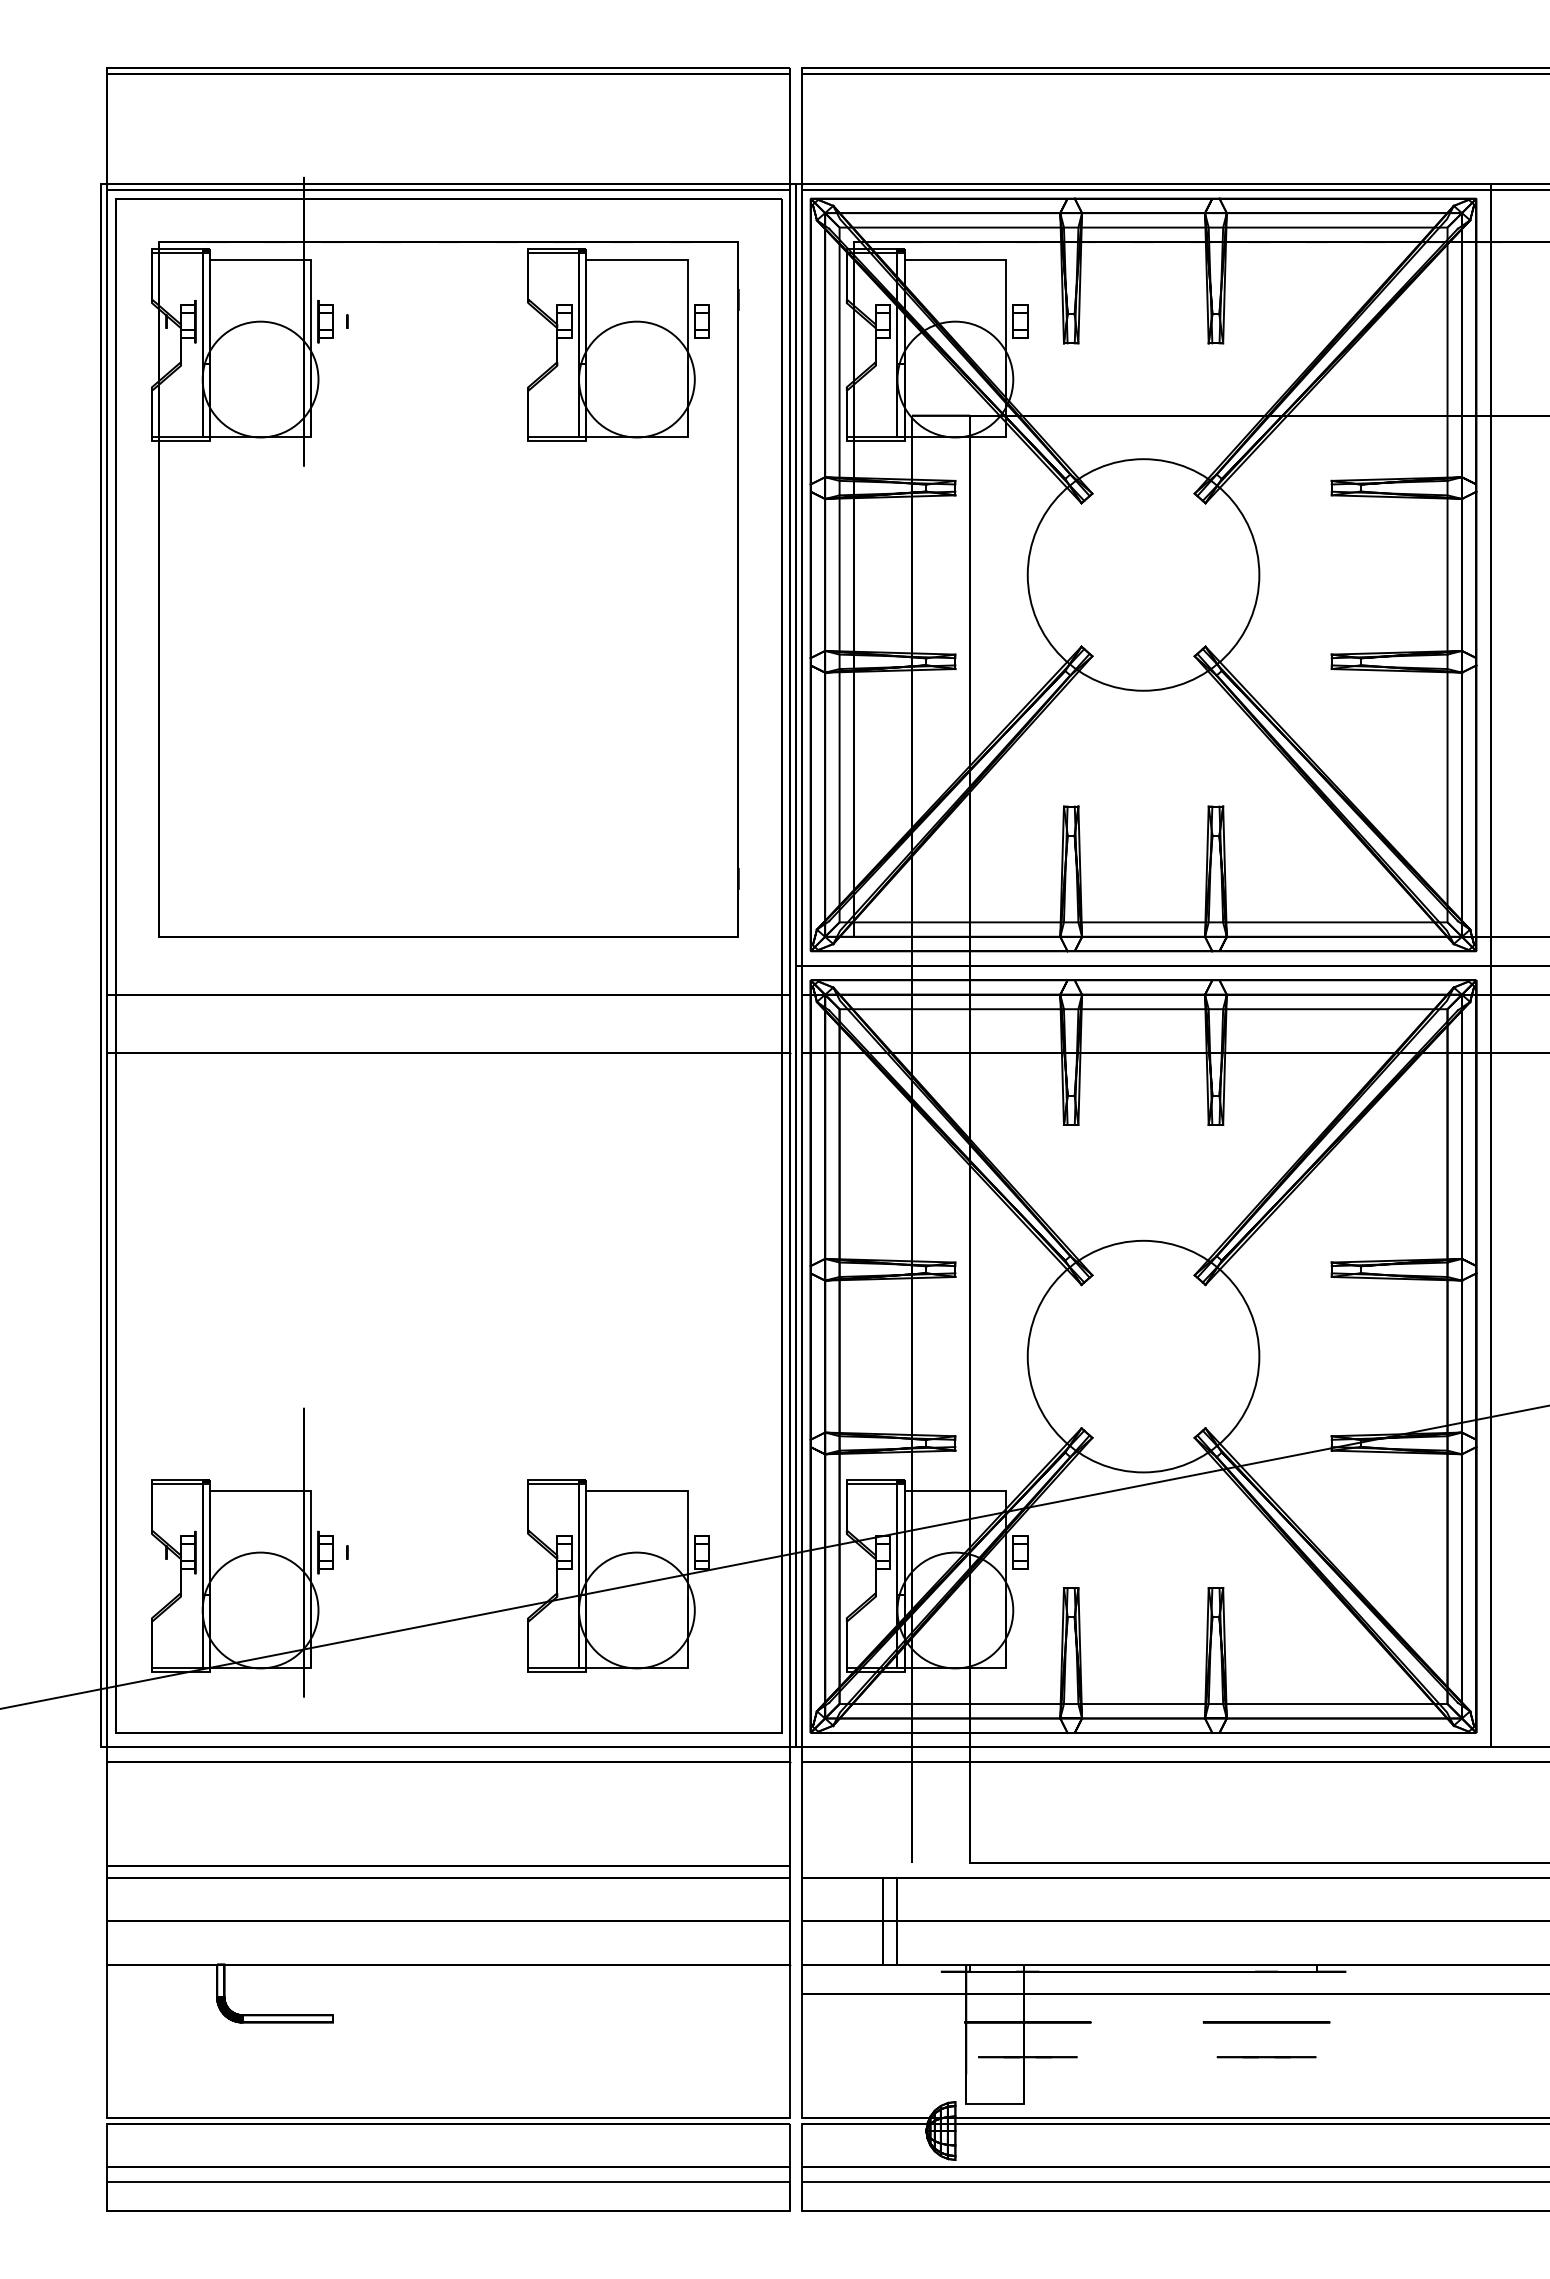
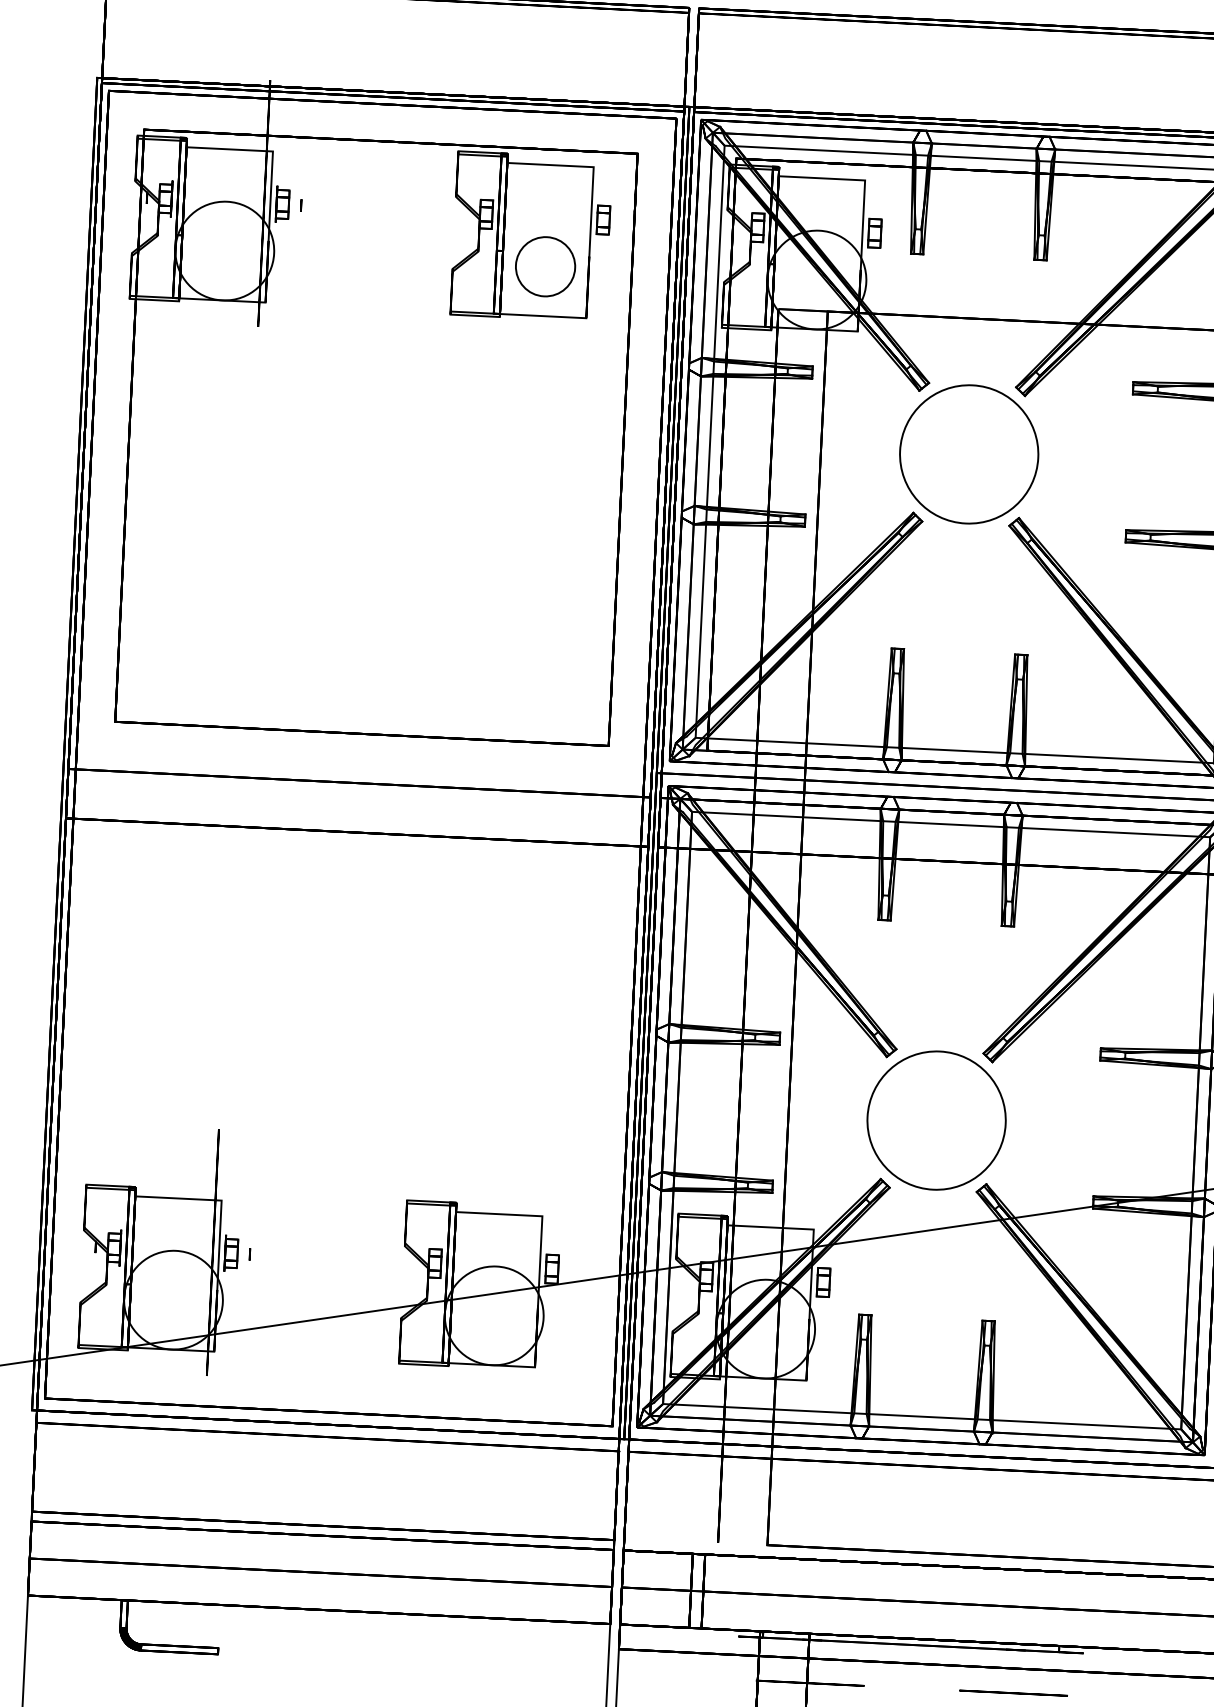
circle: (636, 379) -> (545, 266), size x0.6
circle: (1143, 574) -> (969, 454), size x0.7
circle: (1143, 1356) -> (936, 1120), size x0.7

